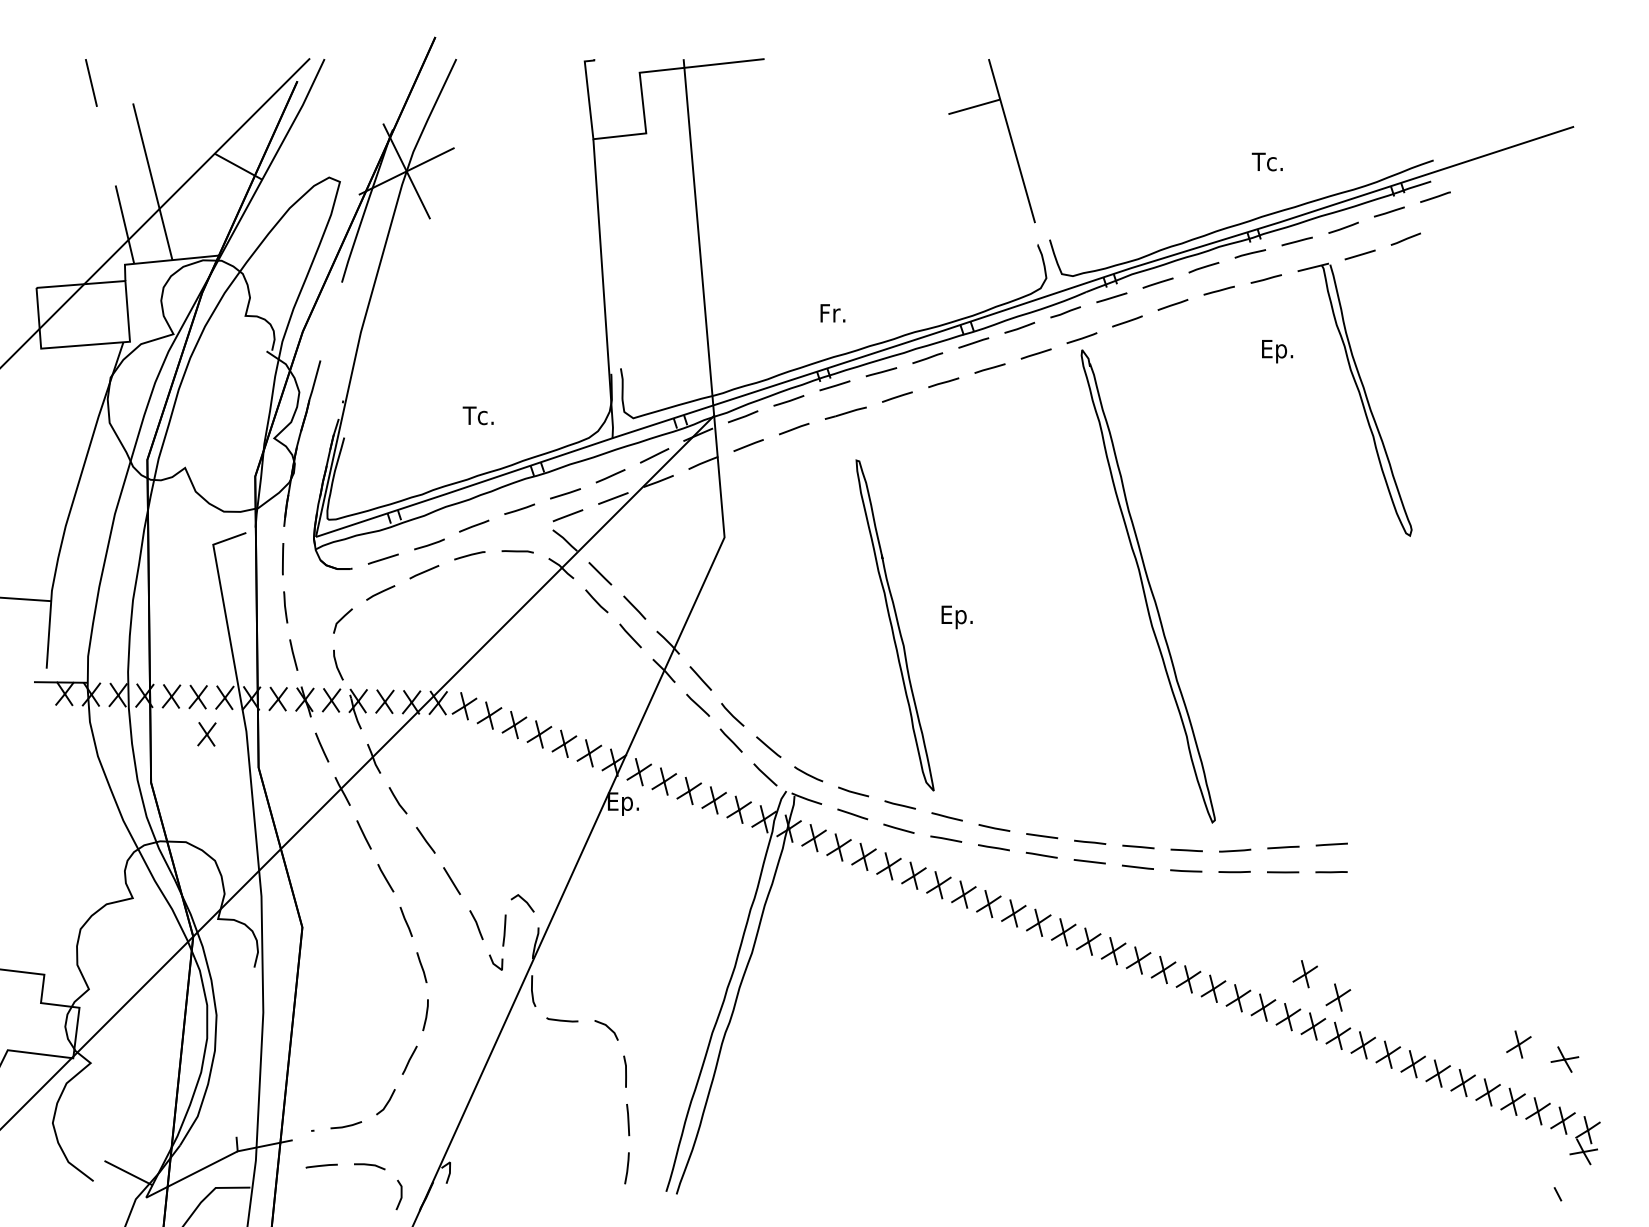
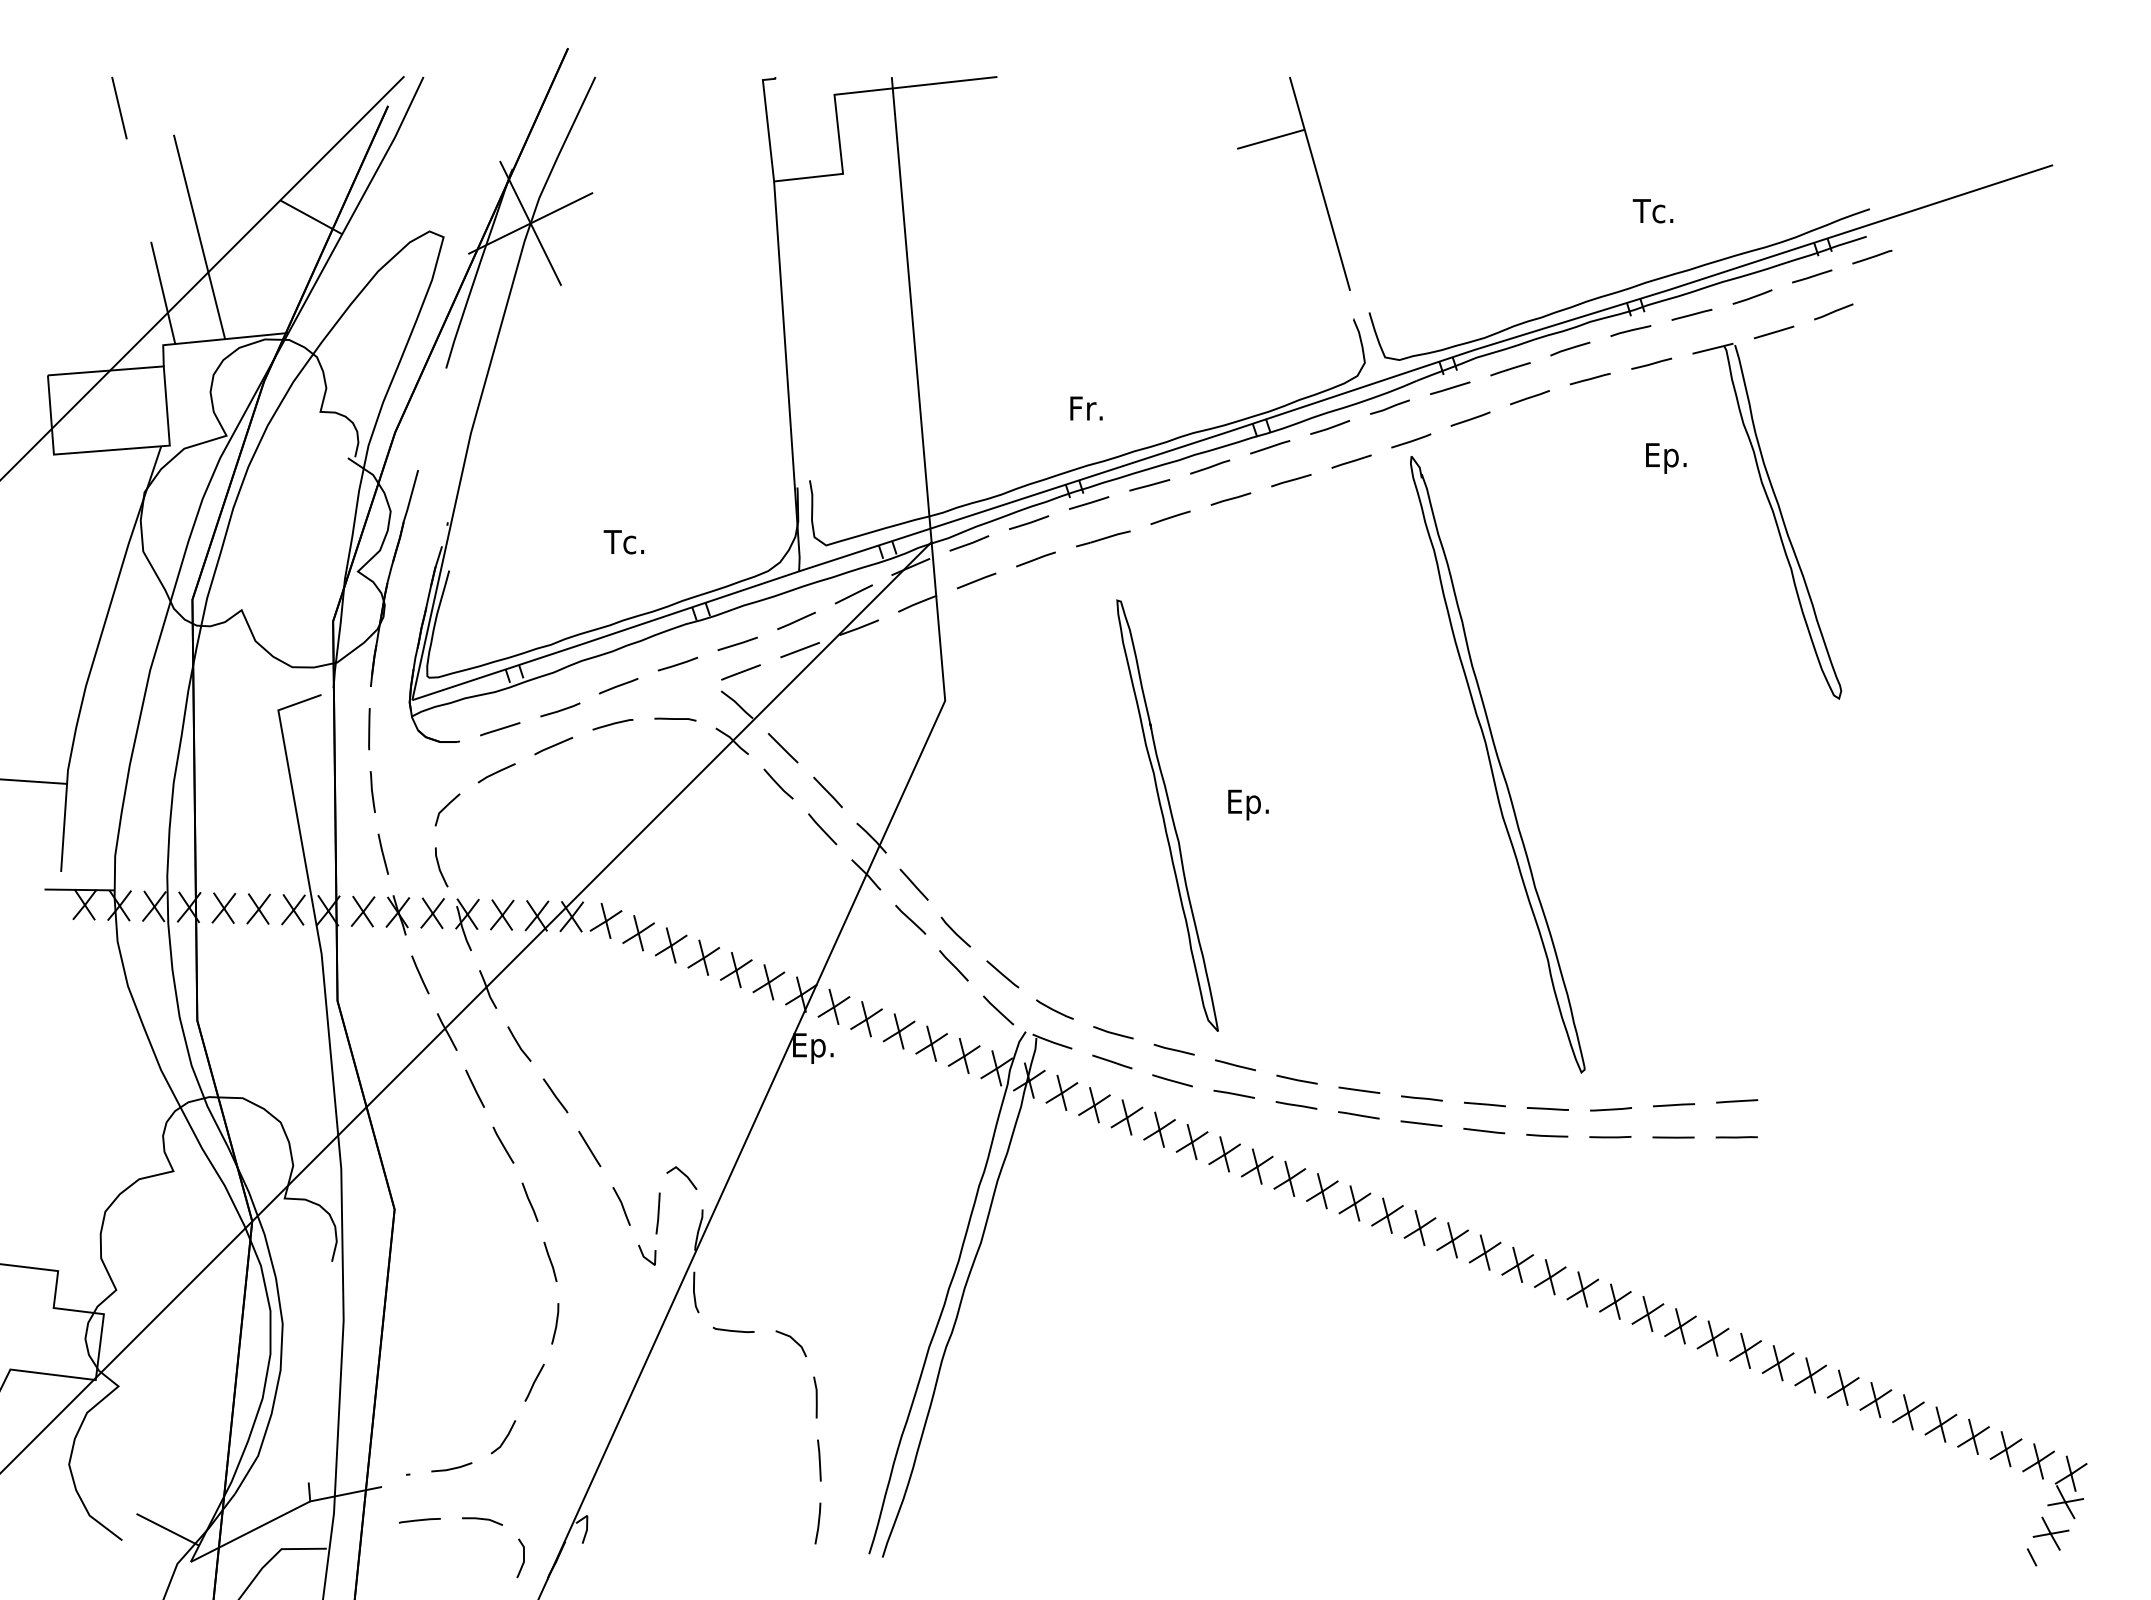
part: (206, 734) -> (269, 957), removed
part: (1305, 974) -> (1702, 1270), removed
part: (1338, 997) -> (1745, 1300), removed
part: (1518, 1044) -> (1980, 1362), removed
part: (1564, 1059) -> (2050, 1533), moved

